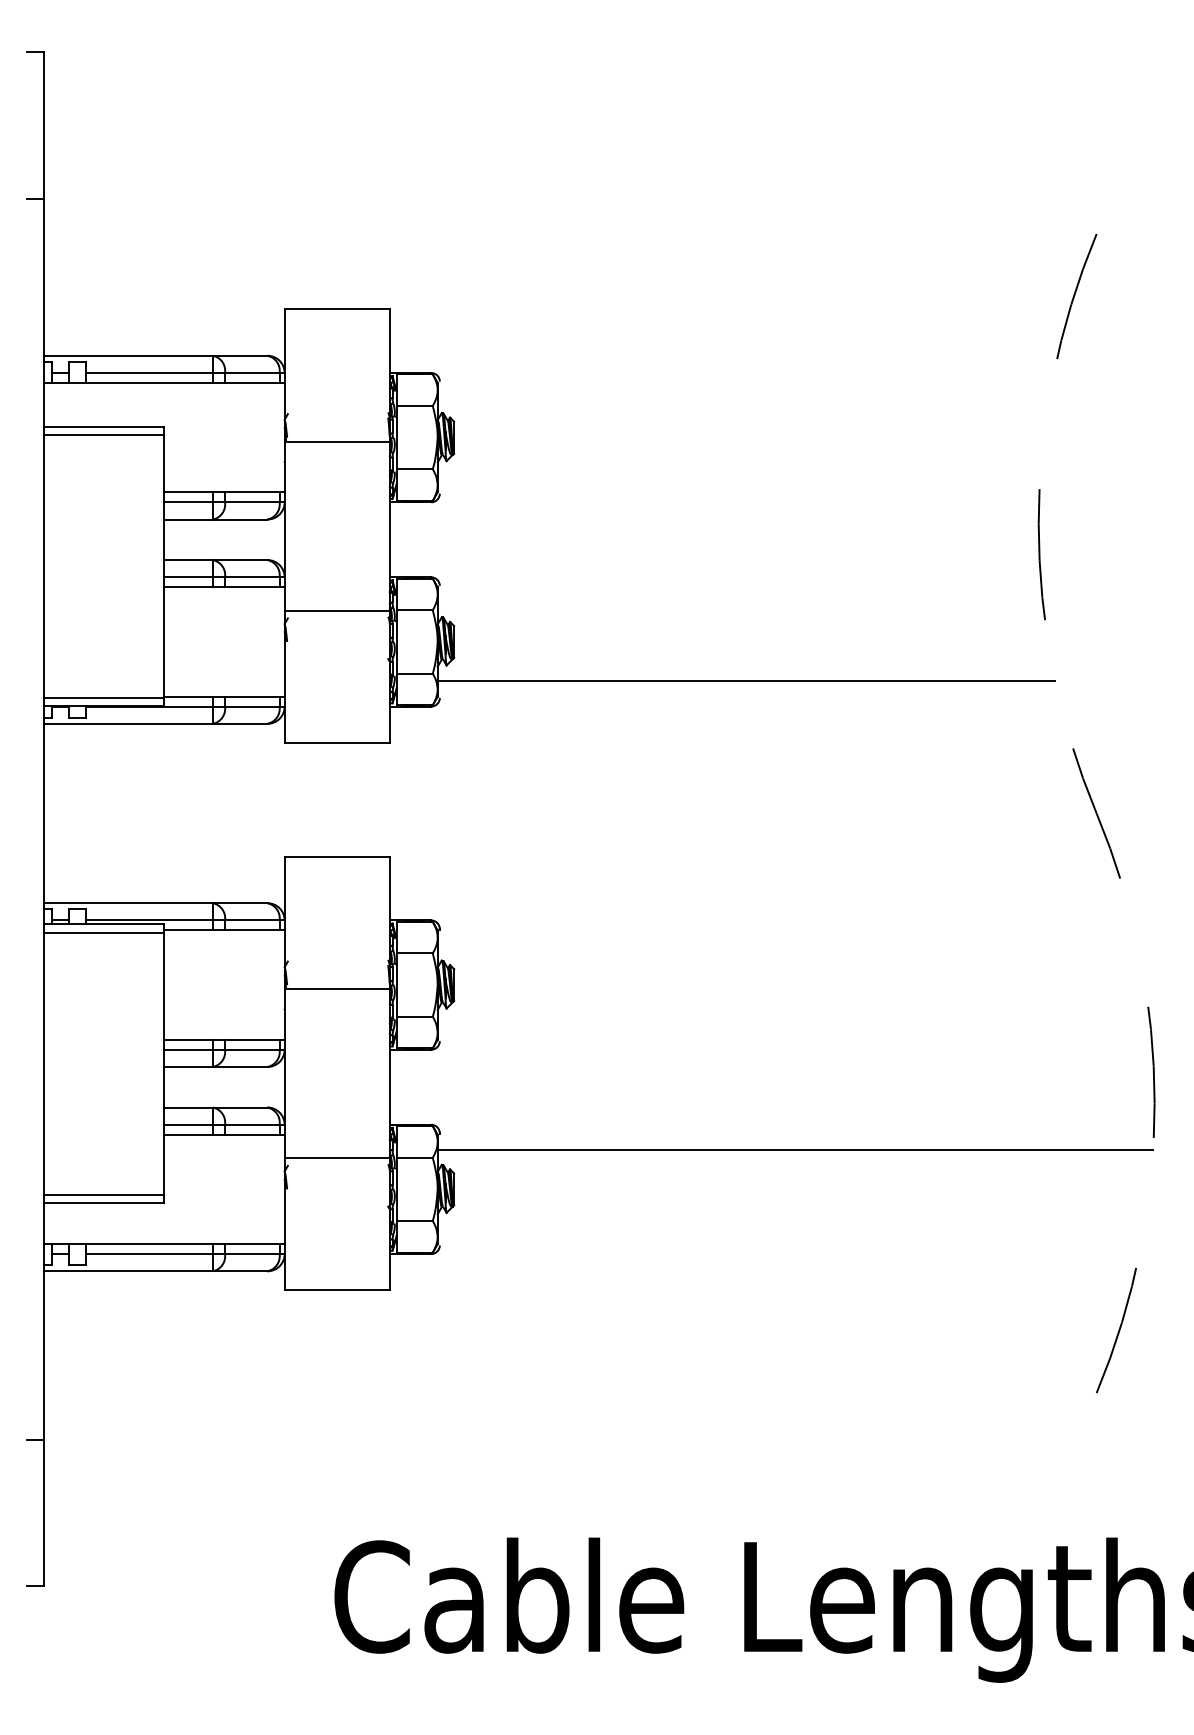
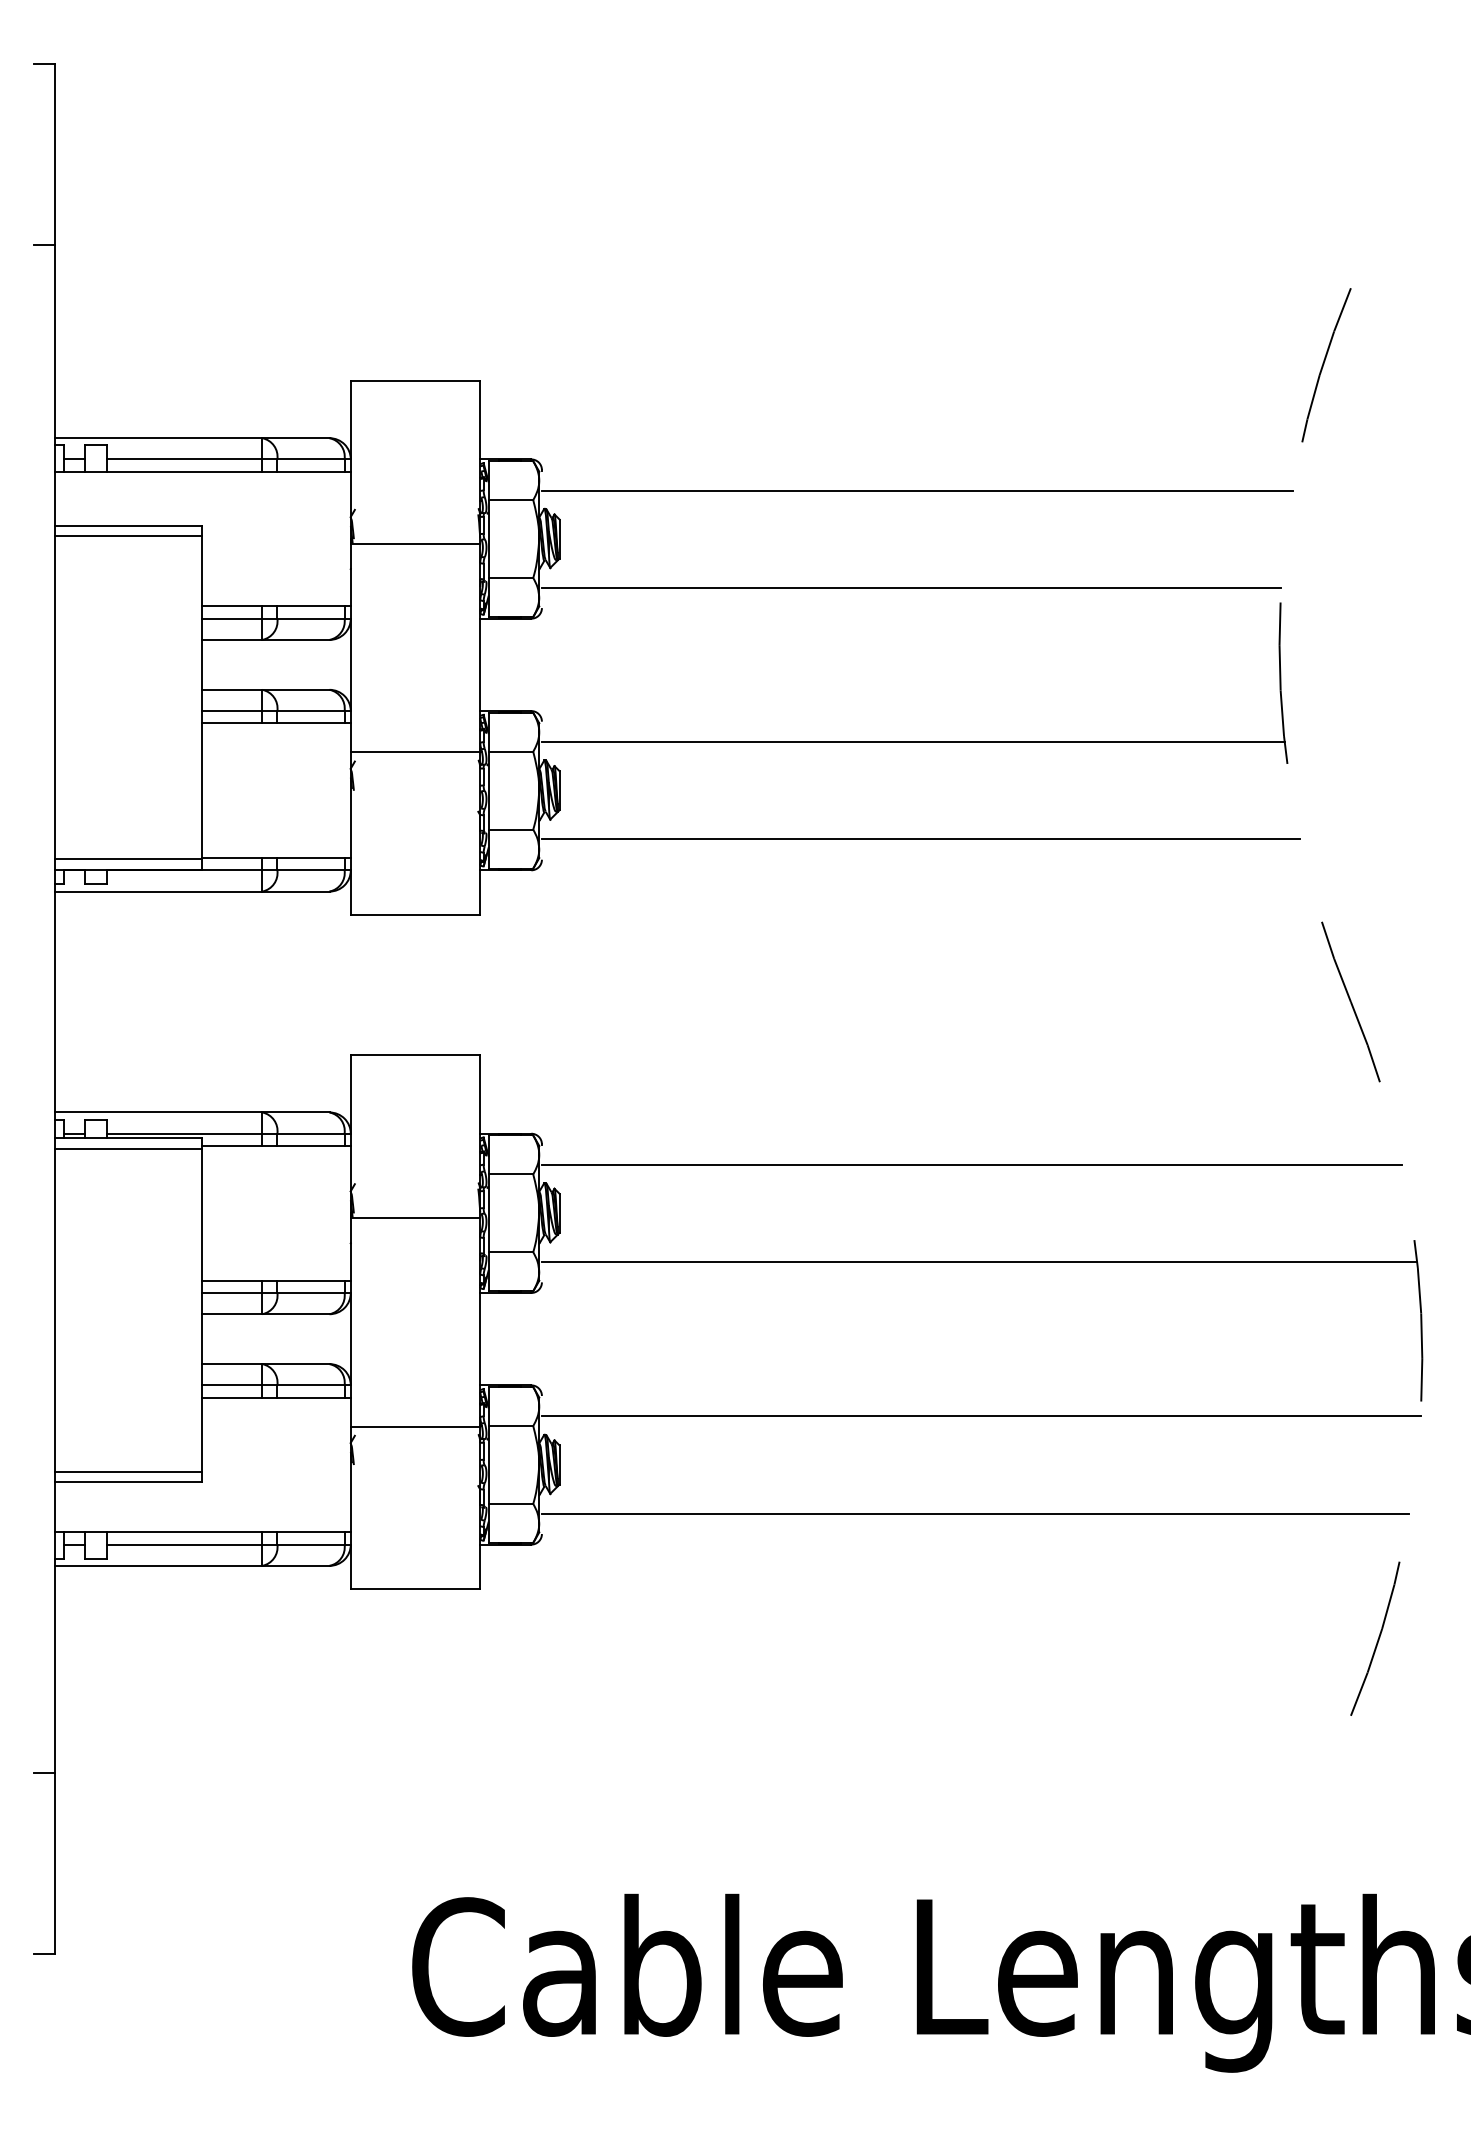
line: (743, 398) -> (916, 490), added
line: (739, 476) -> (911, 587), added
line: (740, 602) -> (912, 742), added
line: (788, 945) -> (971, 1164), added
line: (795, 1024) -> (979, 1261), added
line: (791, 1228) -> (975, 1513), added

